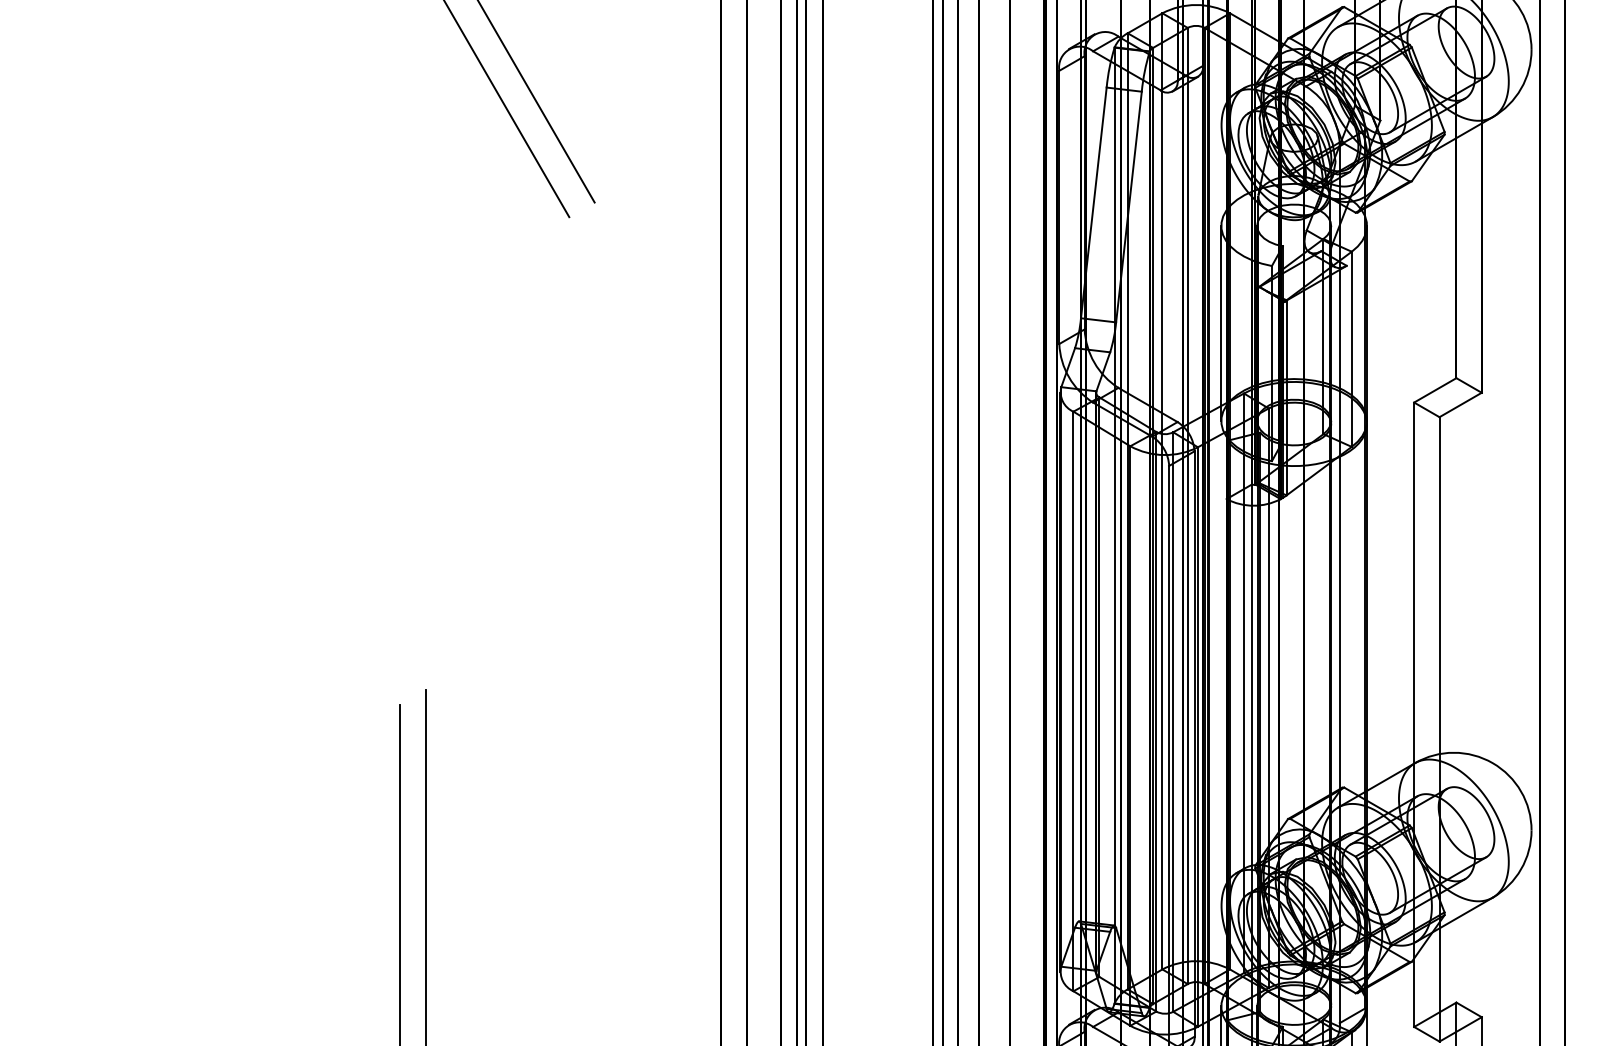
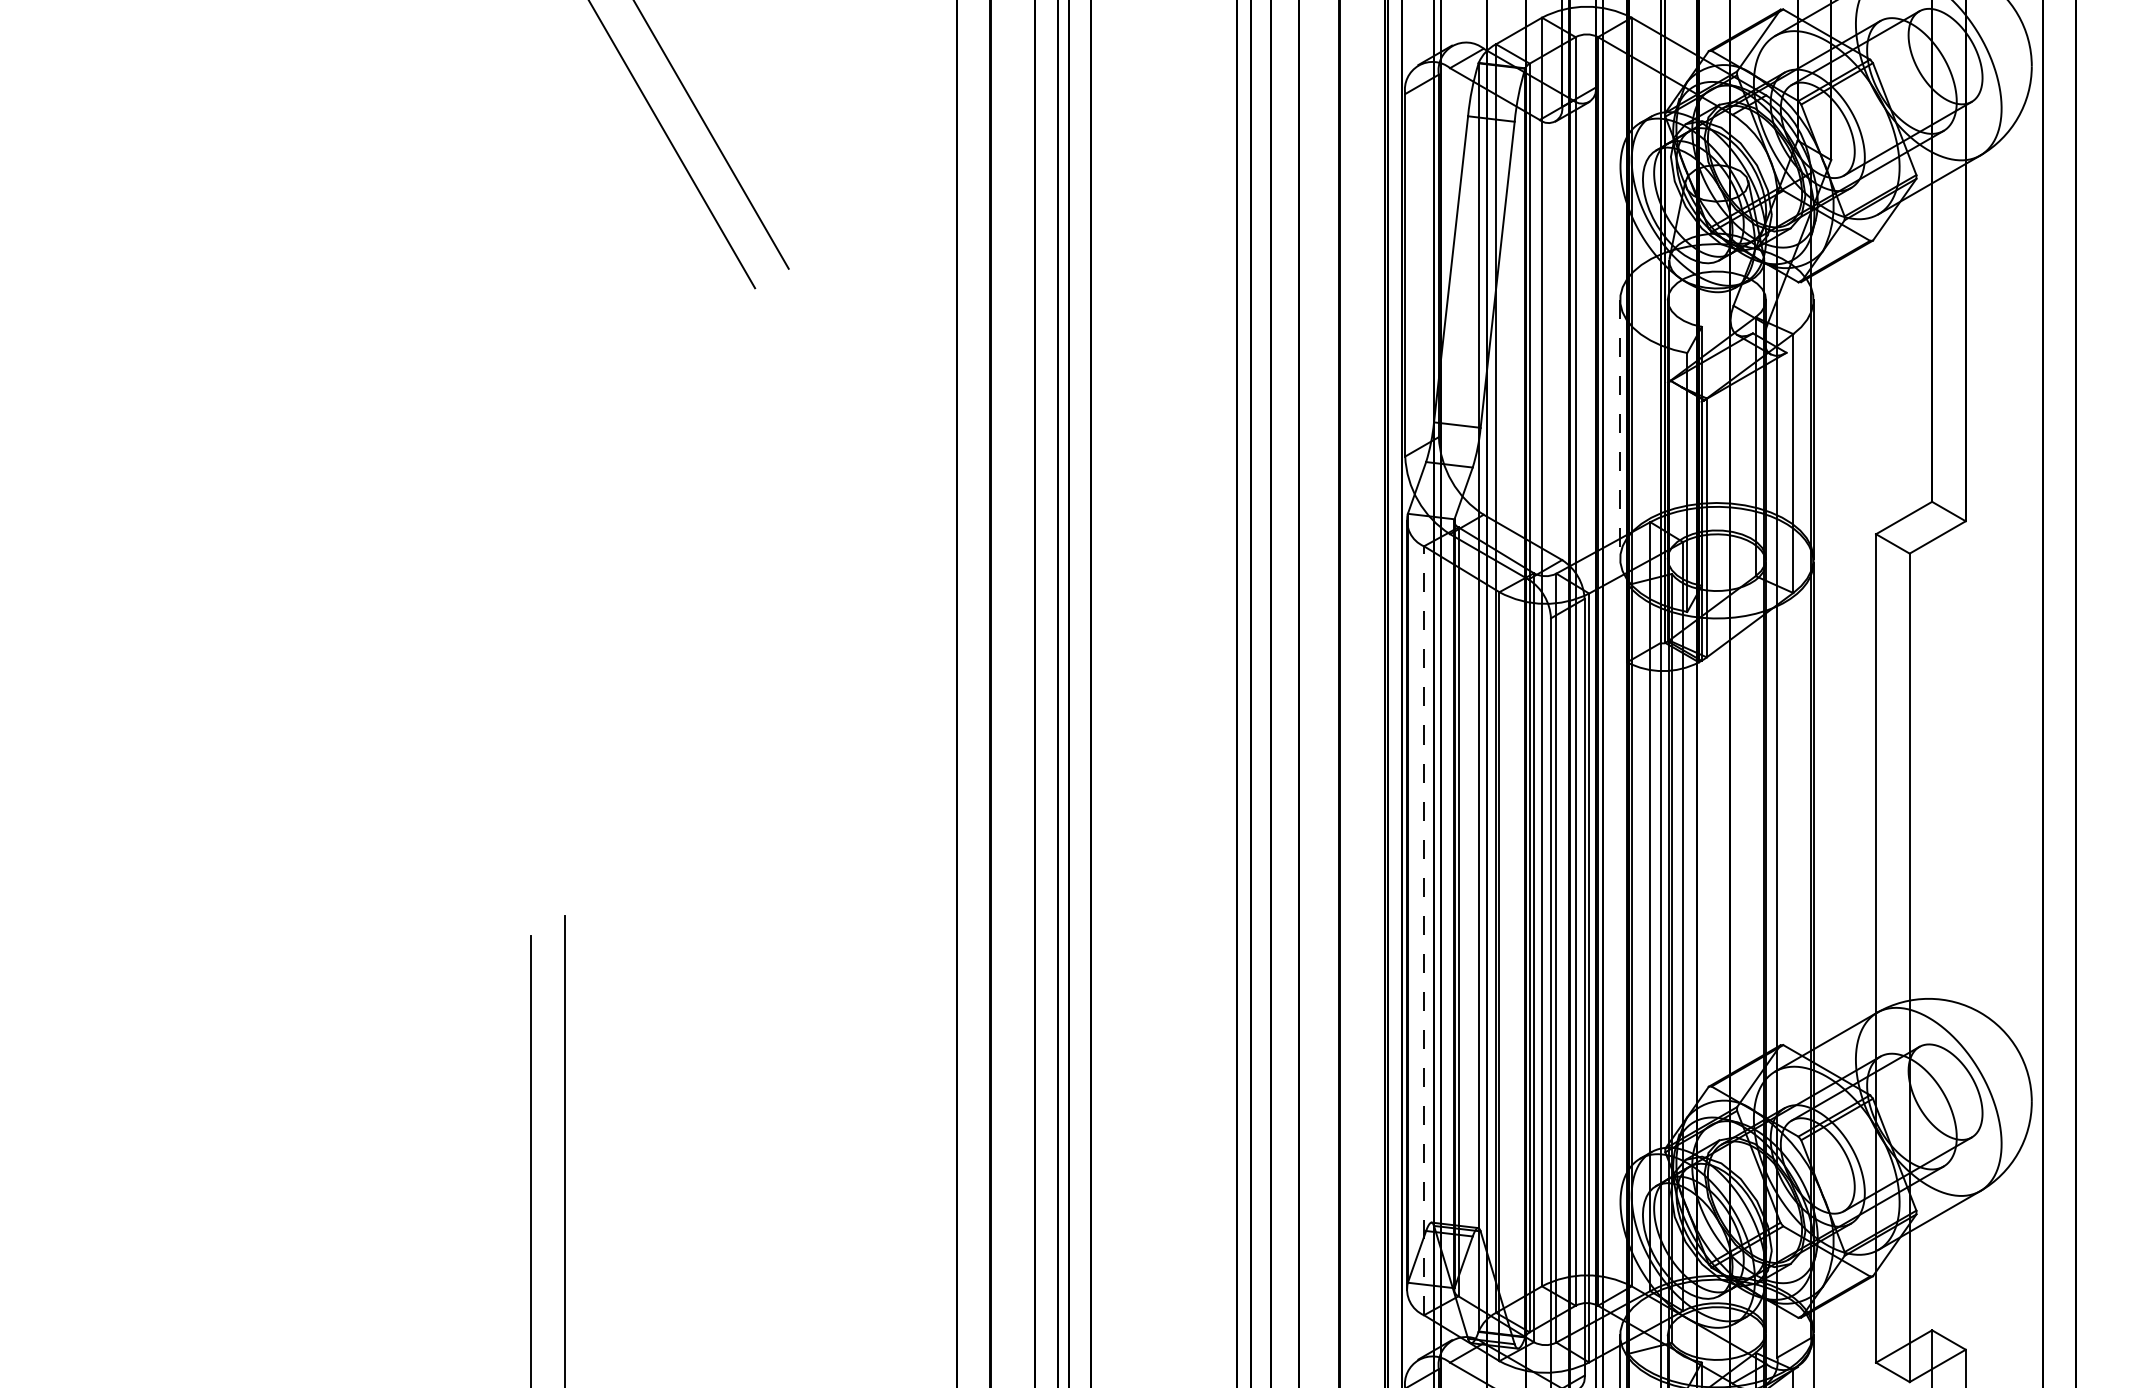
line: (1221, 323) -> (1620, 429), solid -> dashed
line: (1073, 701) -> (1424, 930), solid -> dashed

